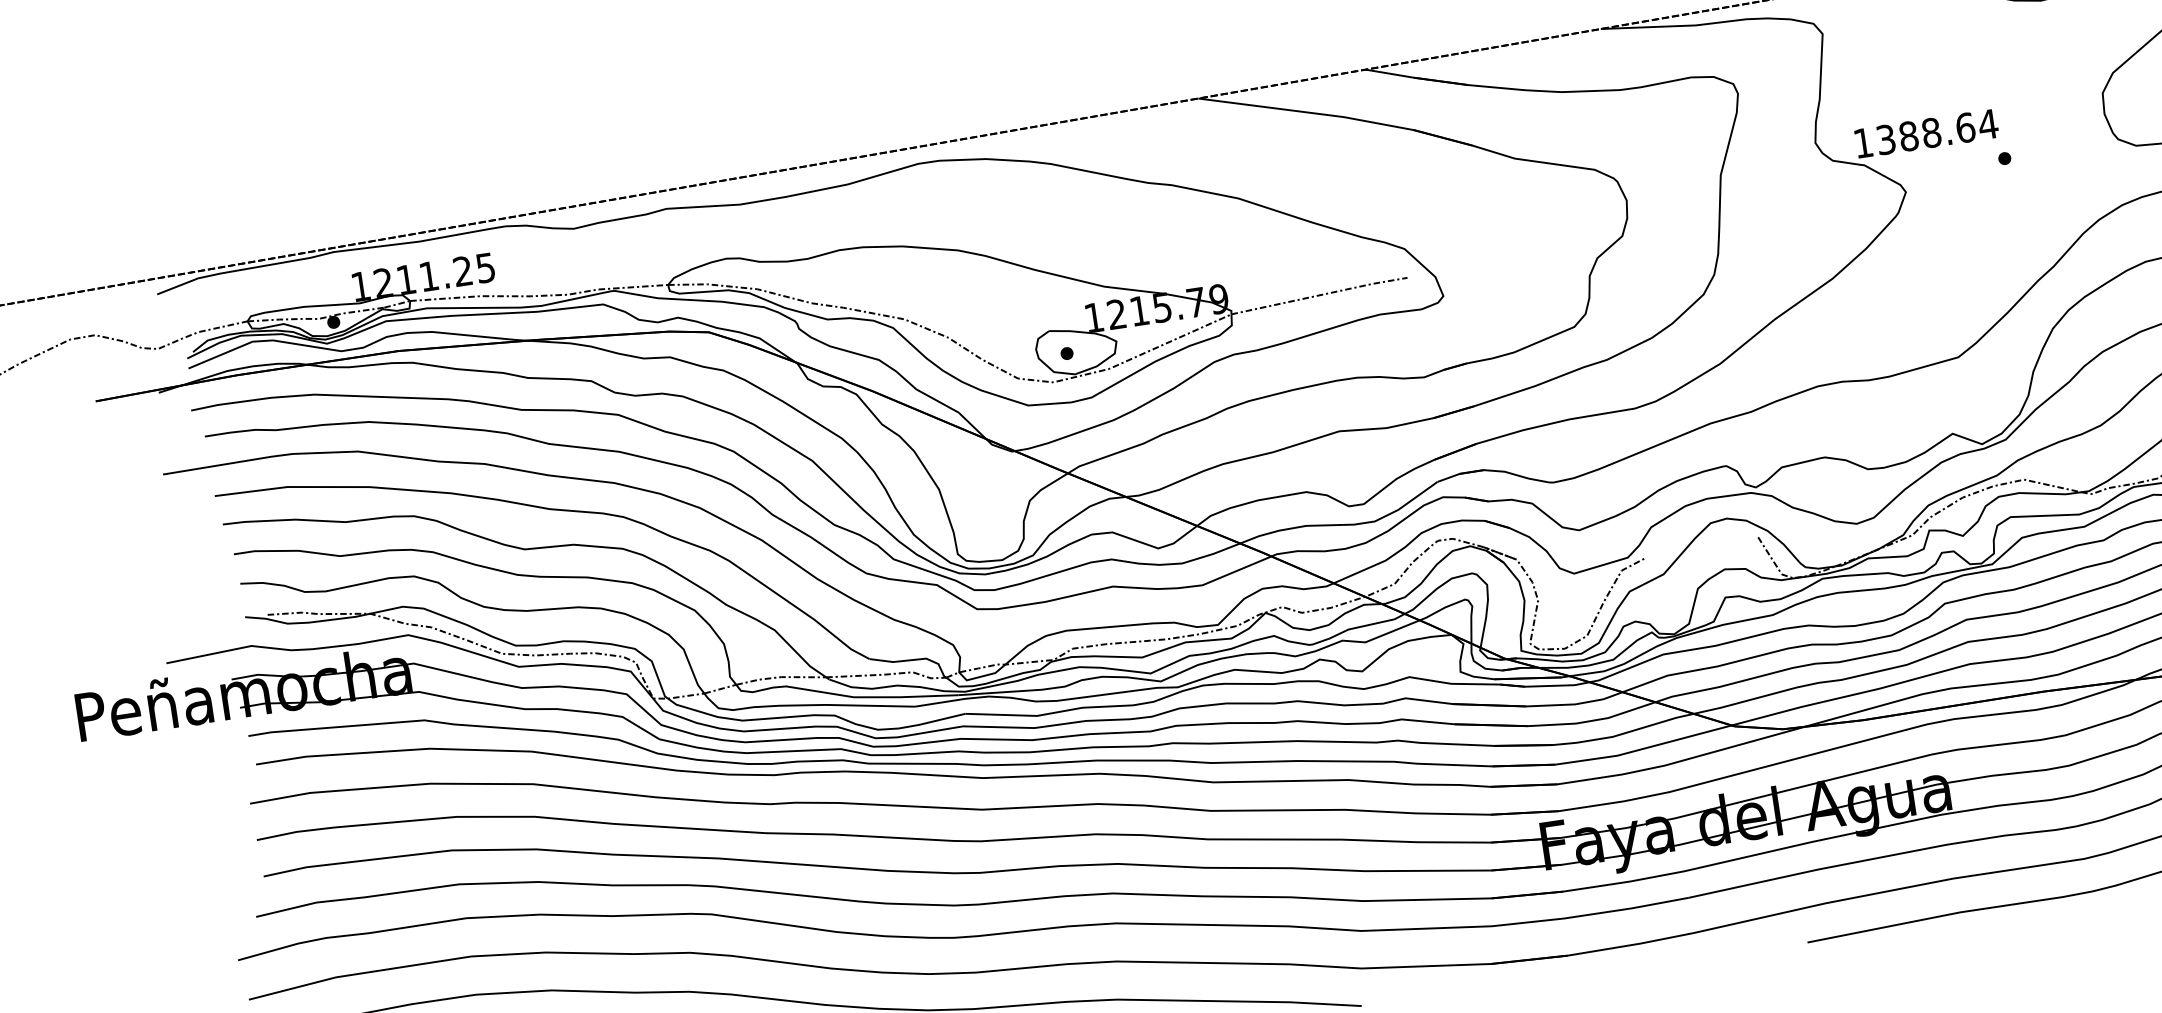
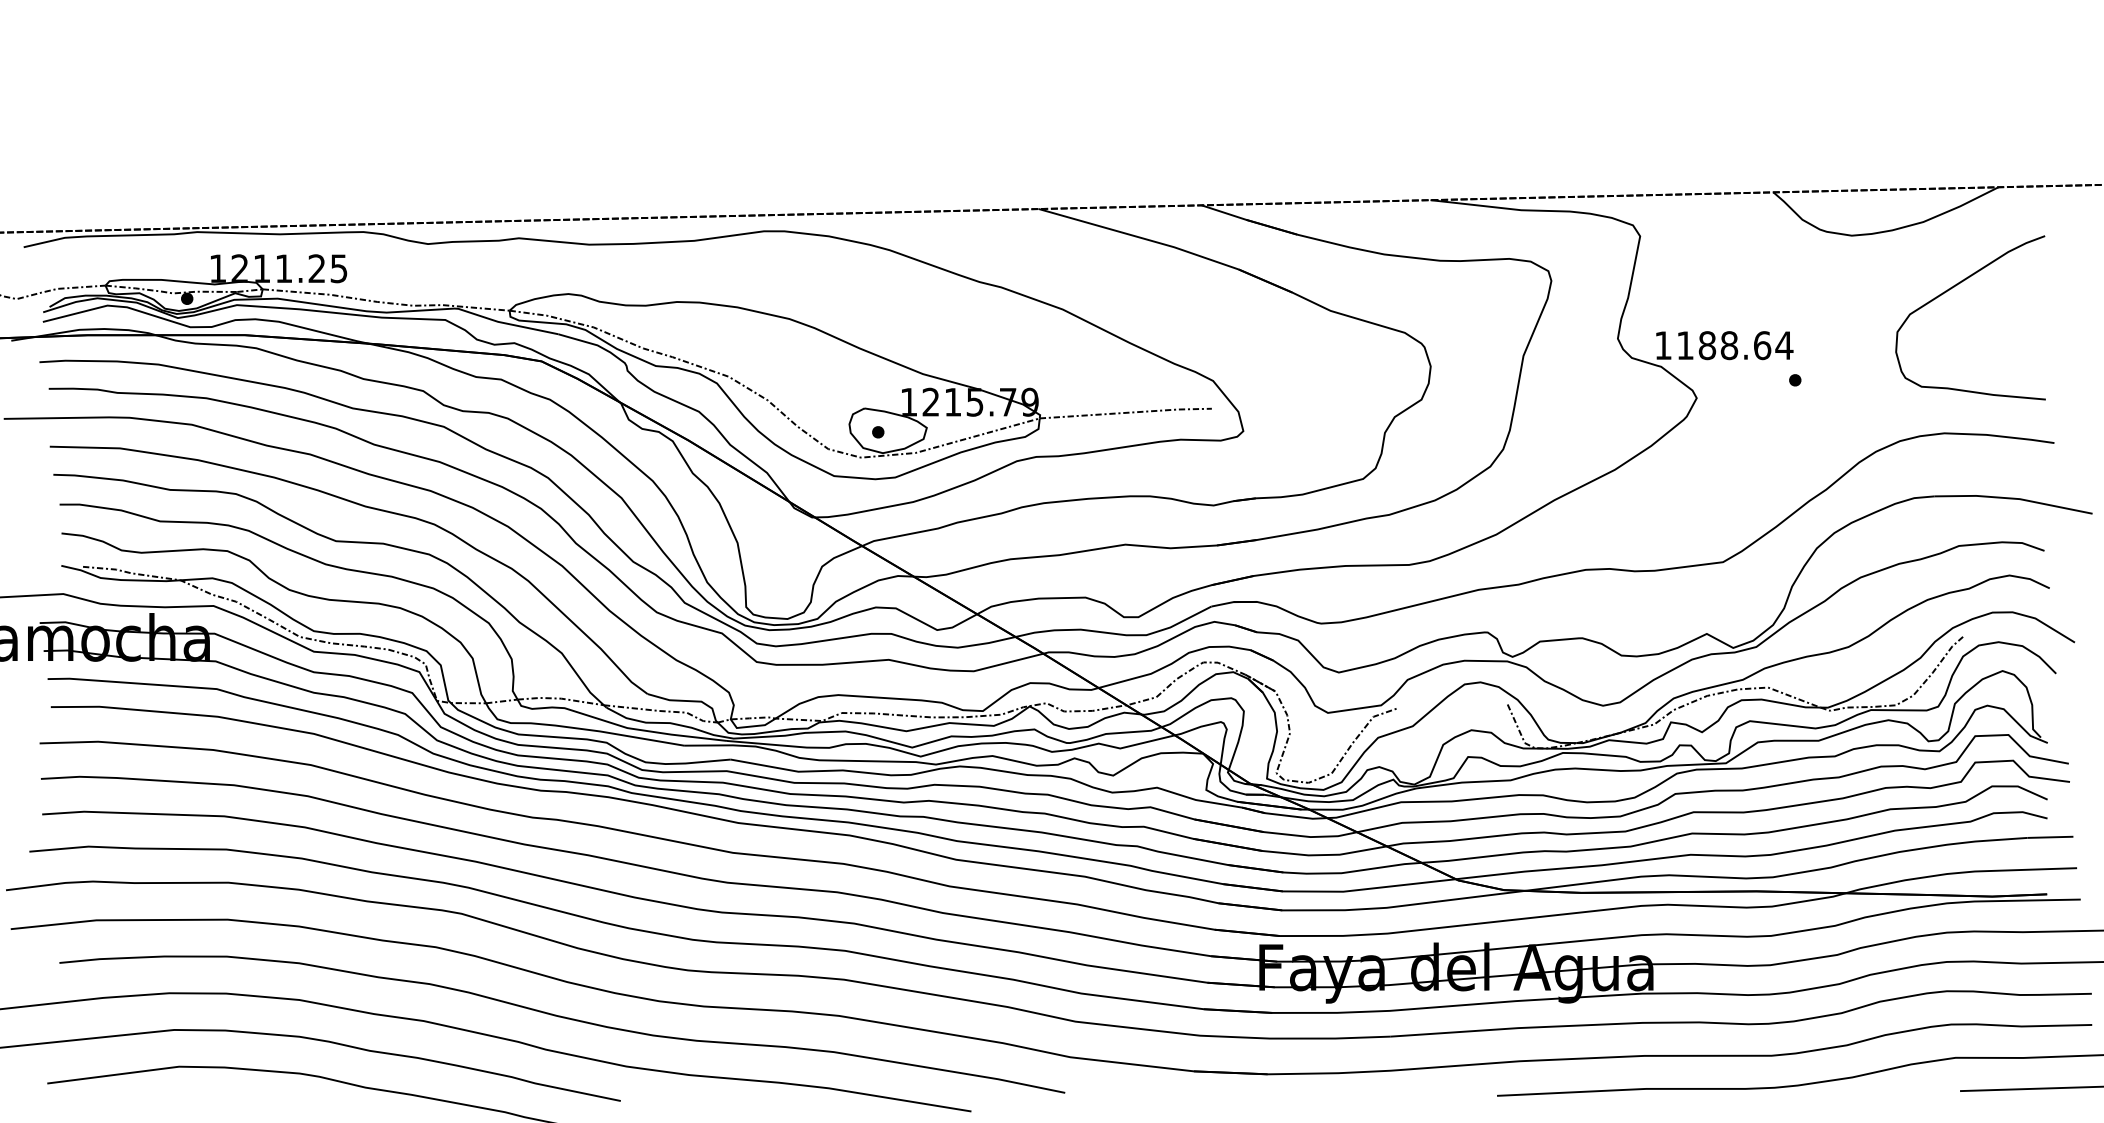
text: (1886, 139) -> (1685, 345), 1388.64 -> 1188.64

